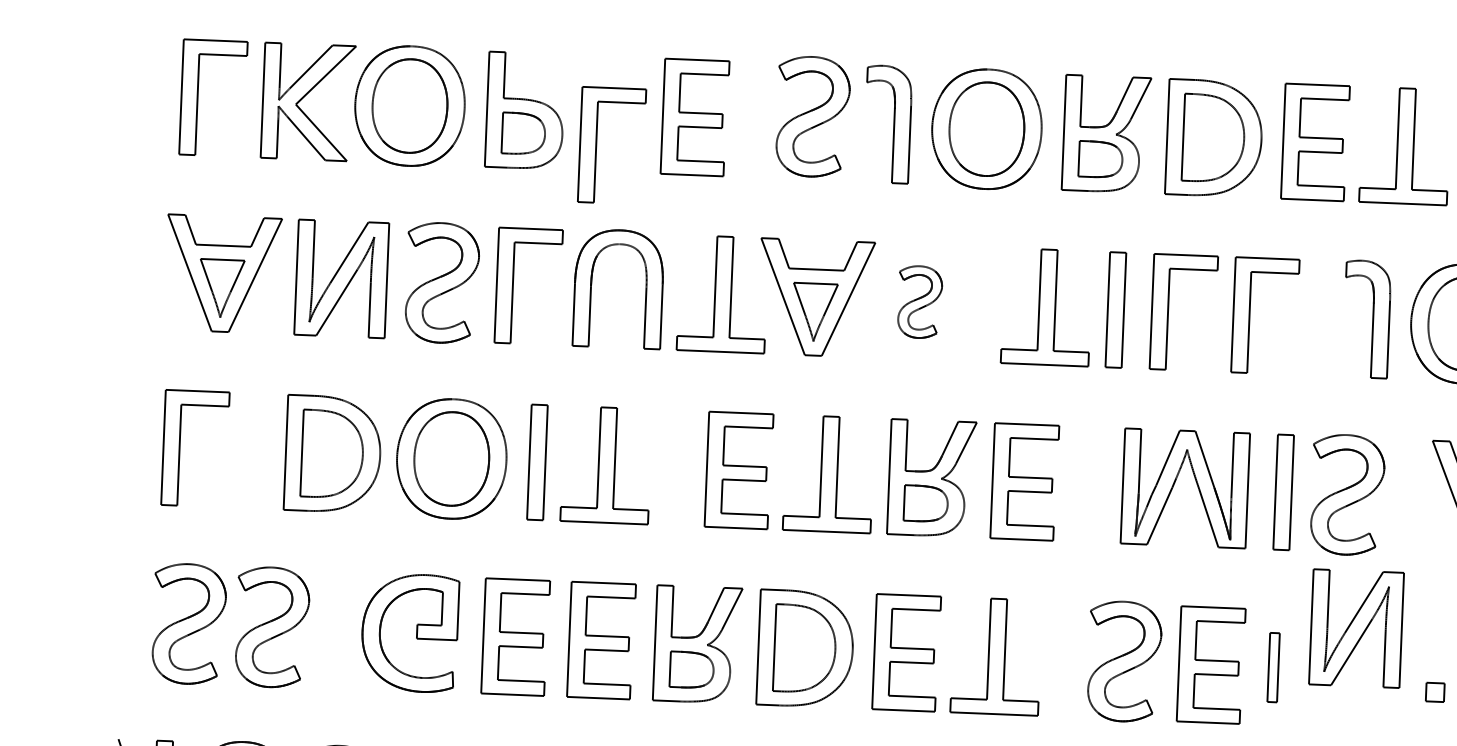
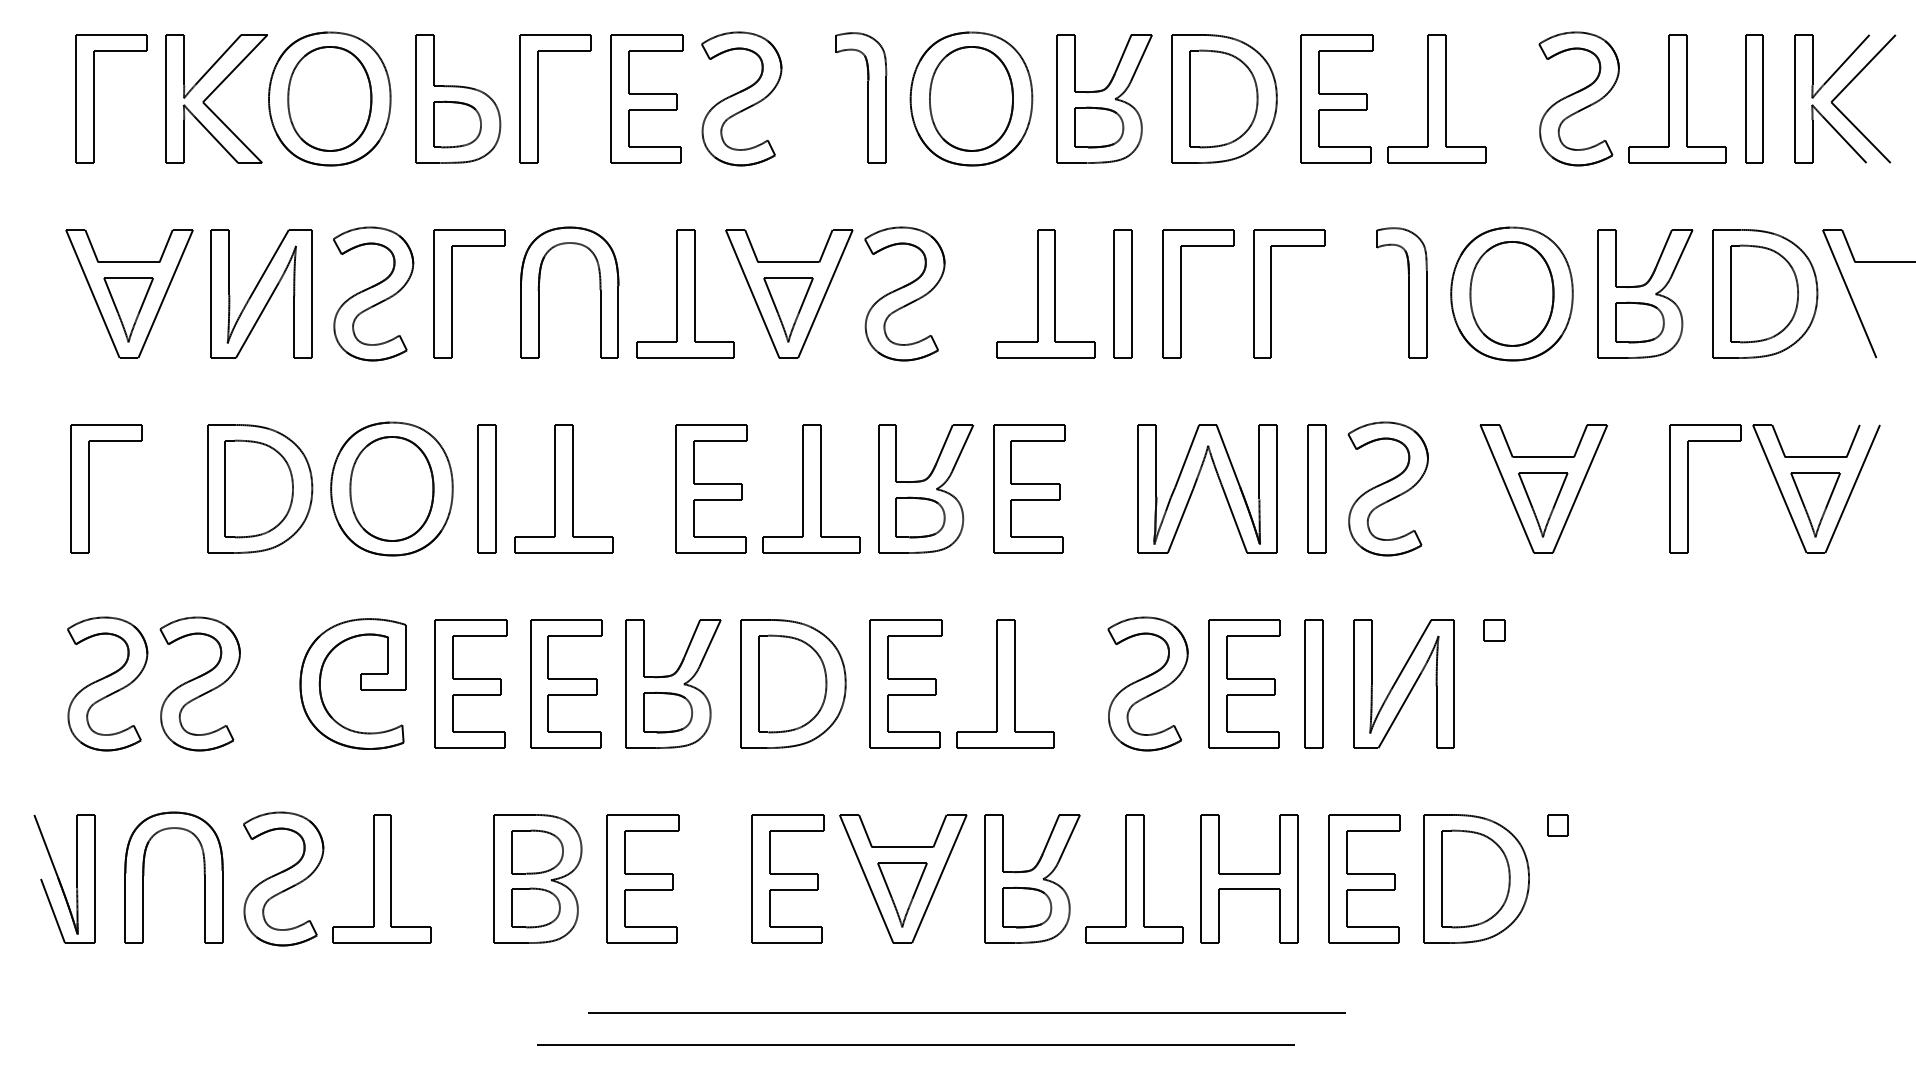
part: (812, 116) -> (741, 98), moved
part: (596, 144) -> (538, 98), moved
part: (919, 301) -> (904, 293), size x1.67
part: (1355, 628) -> (1403, 683), moved
part: (1273, 667) -> (1313, 683), size x1.67
part: (1435, 692) -> (1494, 630), moved

